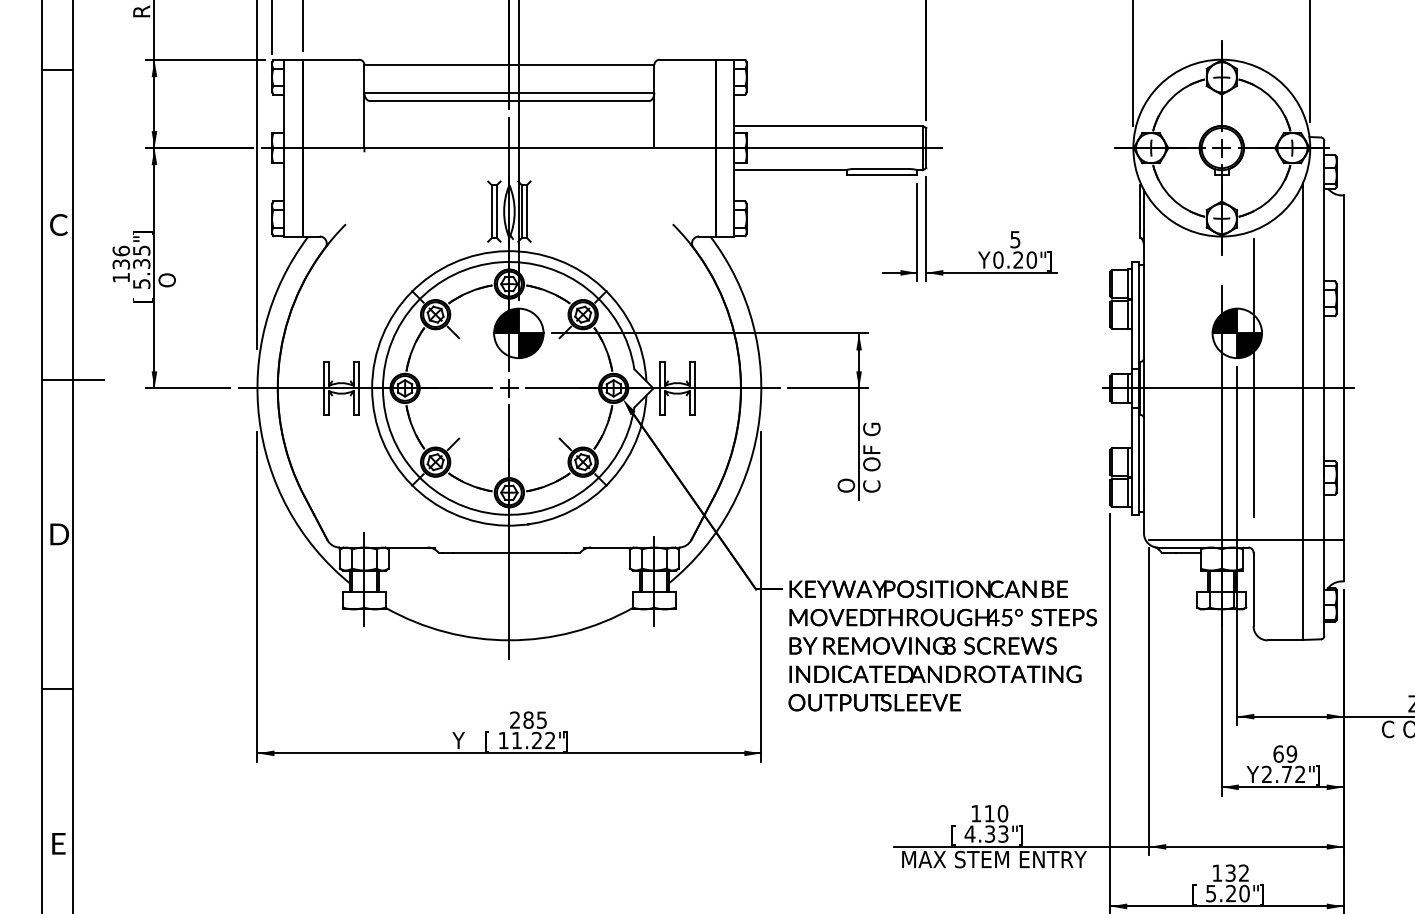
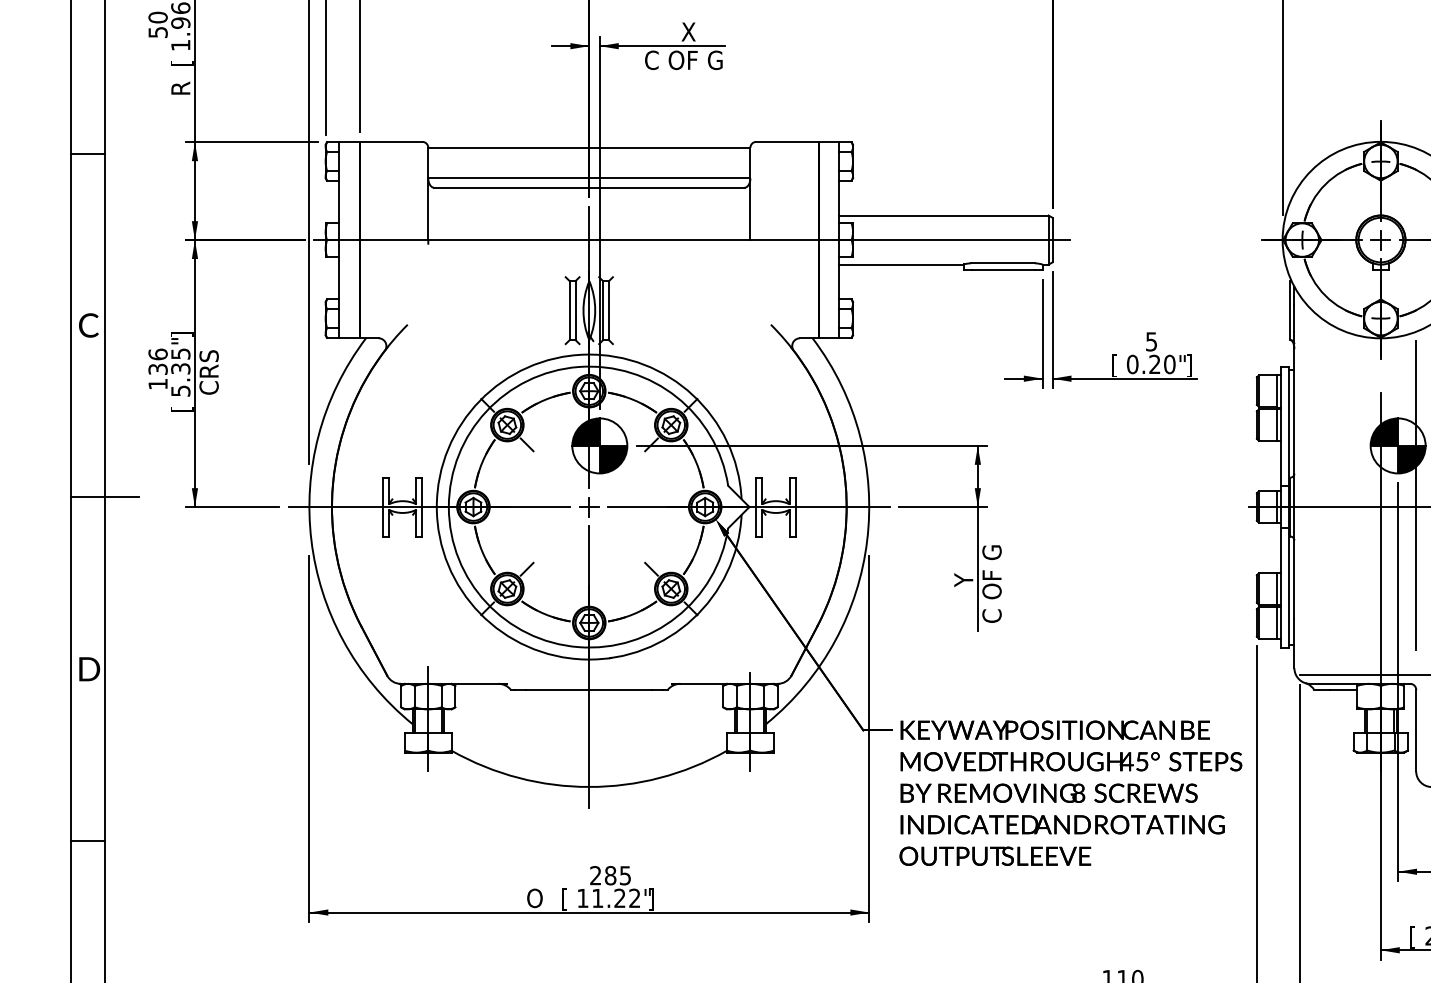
text: (984, 261) -> (1117, 366), Y -> [
text: (166, 264) -> (208, 369), O -> CRS
text: (846, 470) -> (963, 598), O -> Y
text: (459, 740) -> (533, 898), Y -> O
text: (1252, 775) -> (1414, 937), Y -> [

